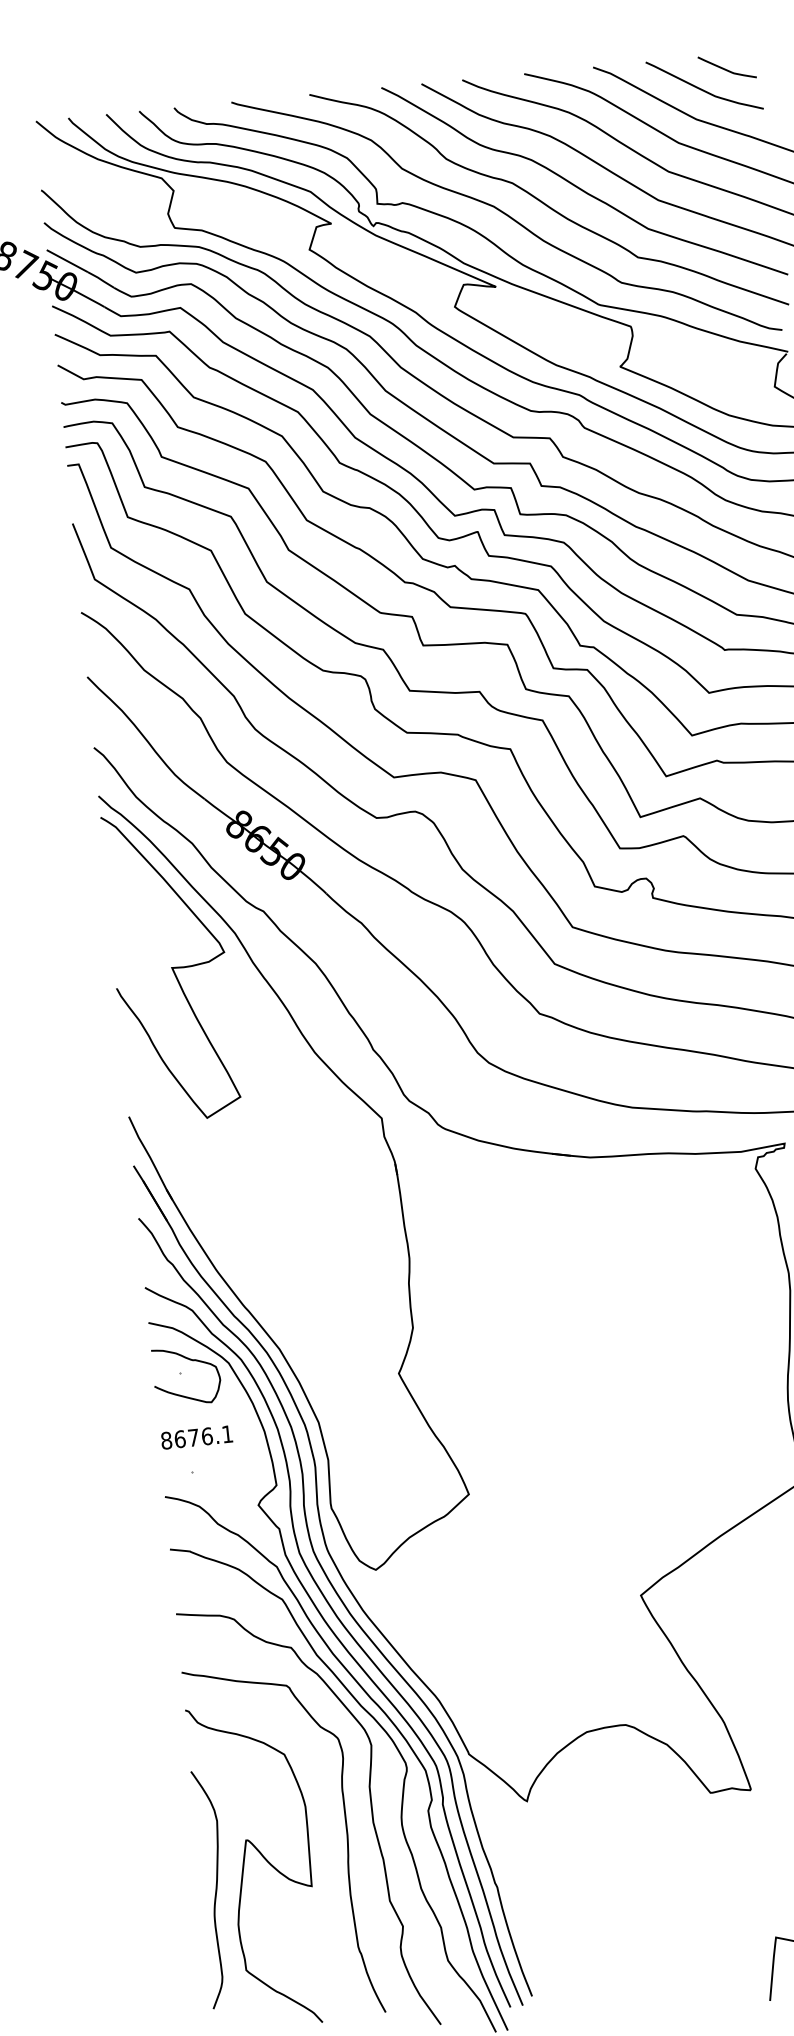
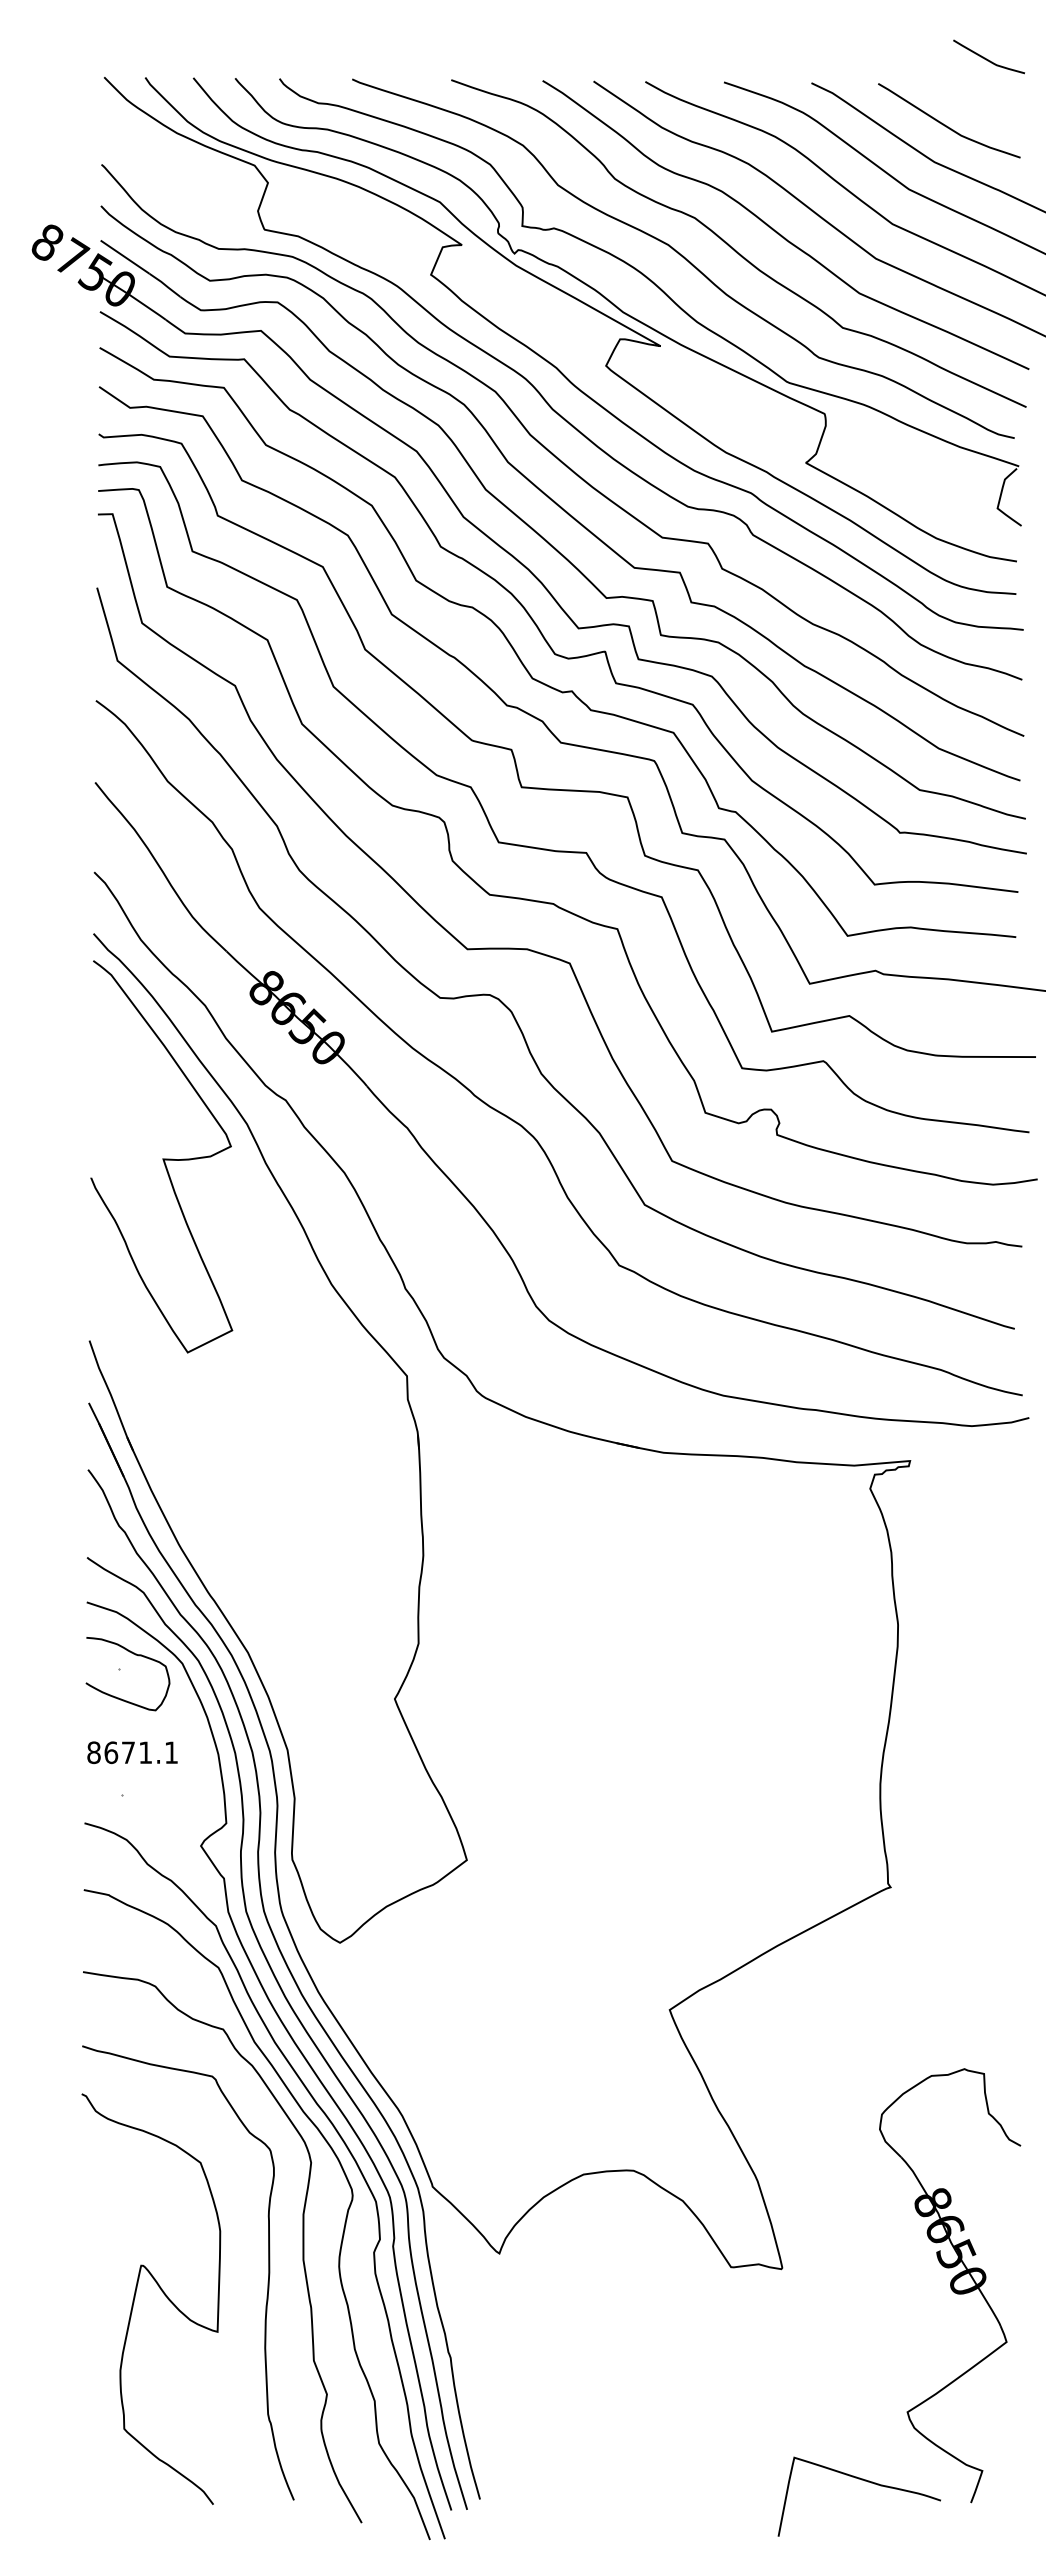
curve: (725, 68) -> (986, 58), moved
text: (207, 1436) -> (145, 1752), 8676.1 -> 8671.1
curve: (215, 1888) -> (96, 2322), removed

